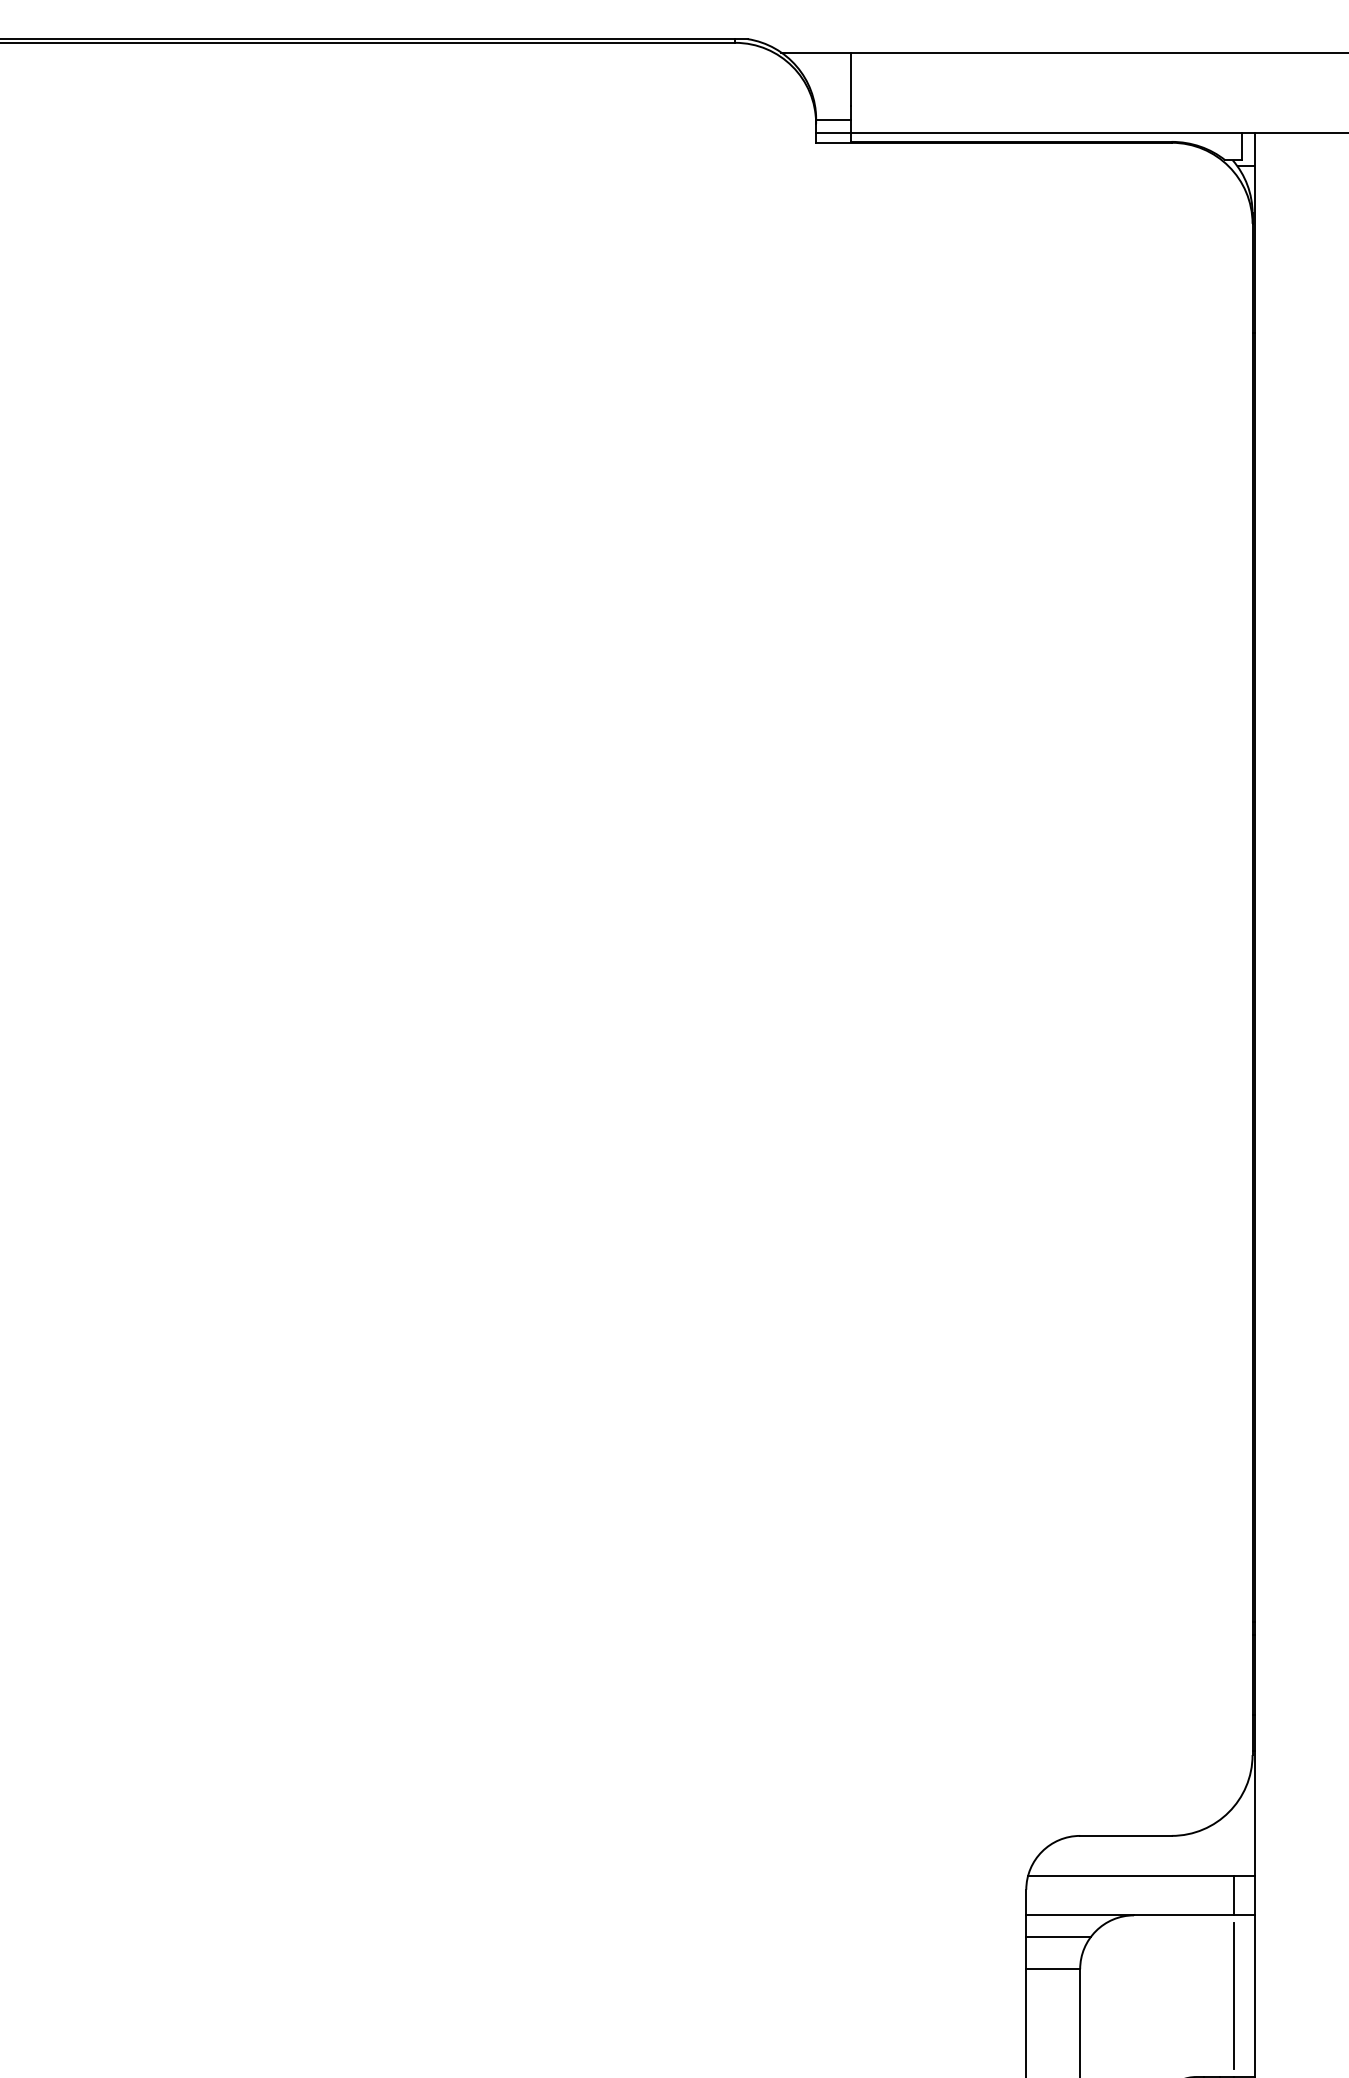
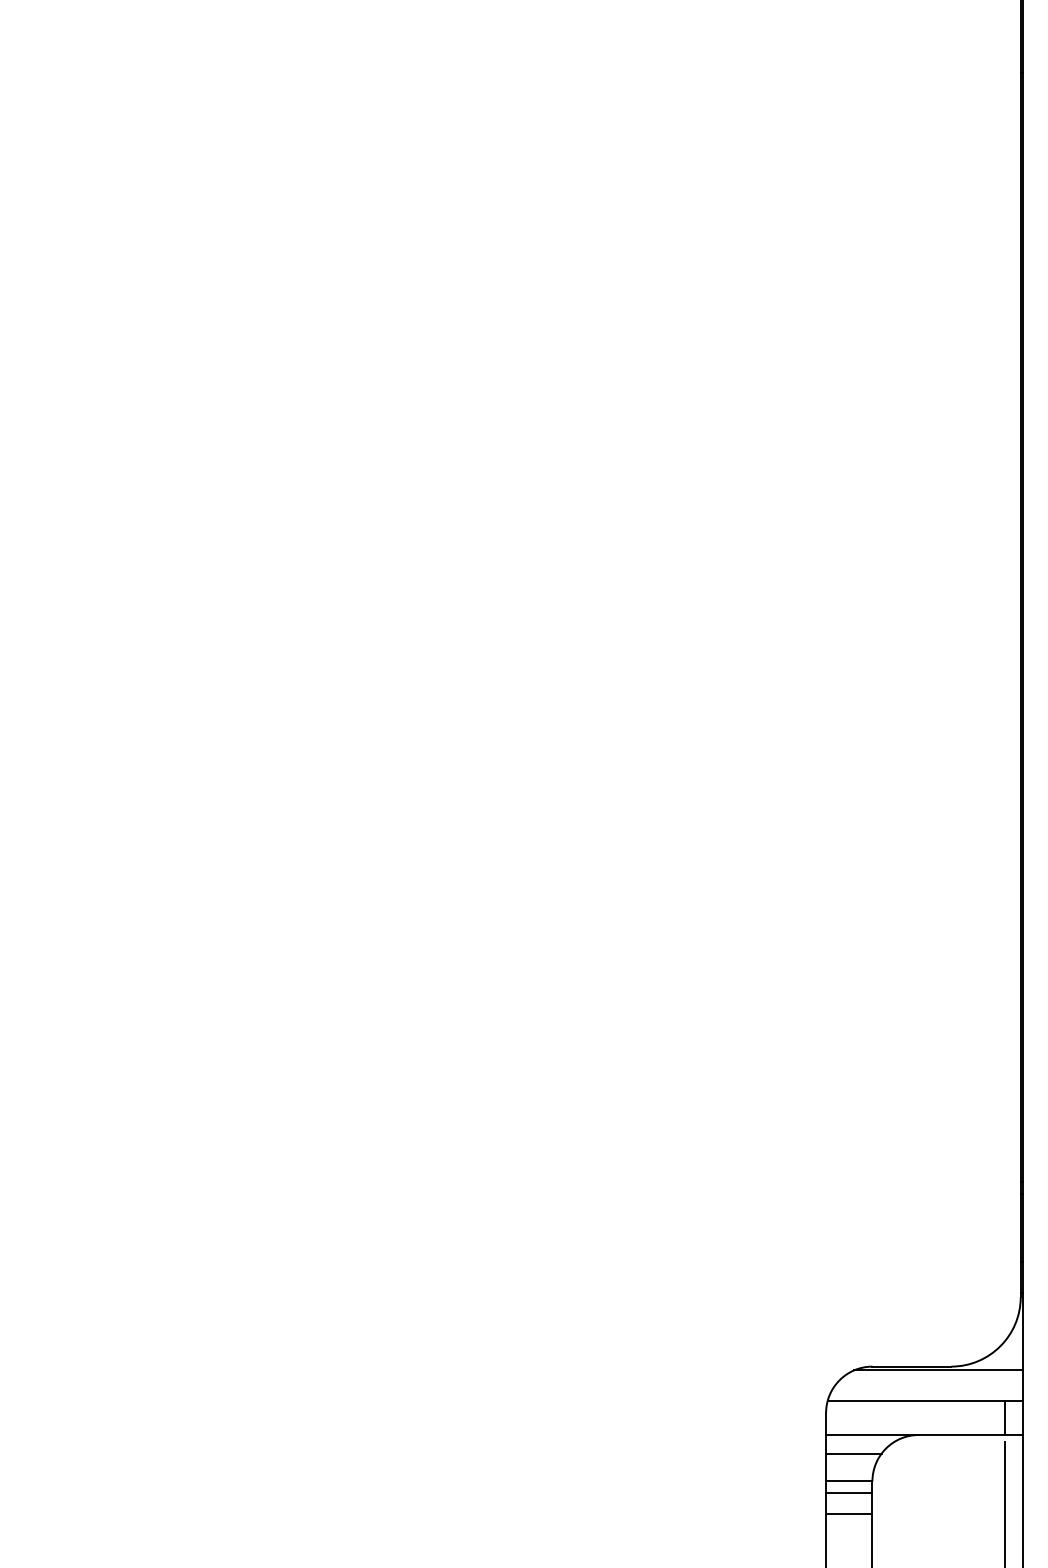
line: (1157, 1840) -> (938, 1370), added
line: (1053, 1982) -> (849, 1492), added
line: (1052, 2006) -> (848, 1513), added

